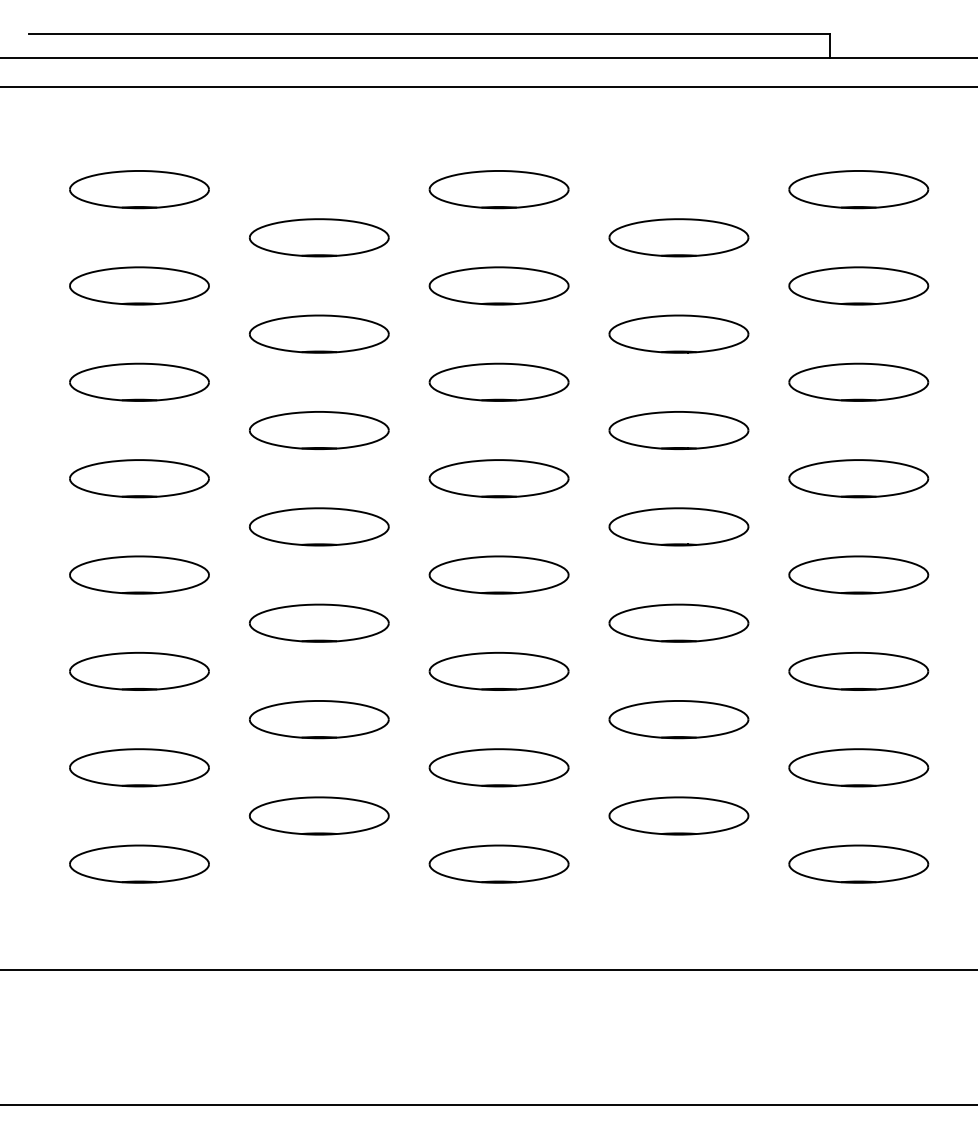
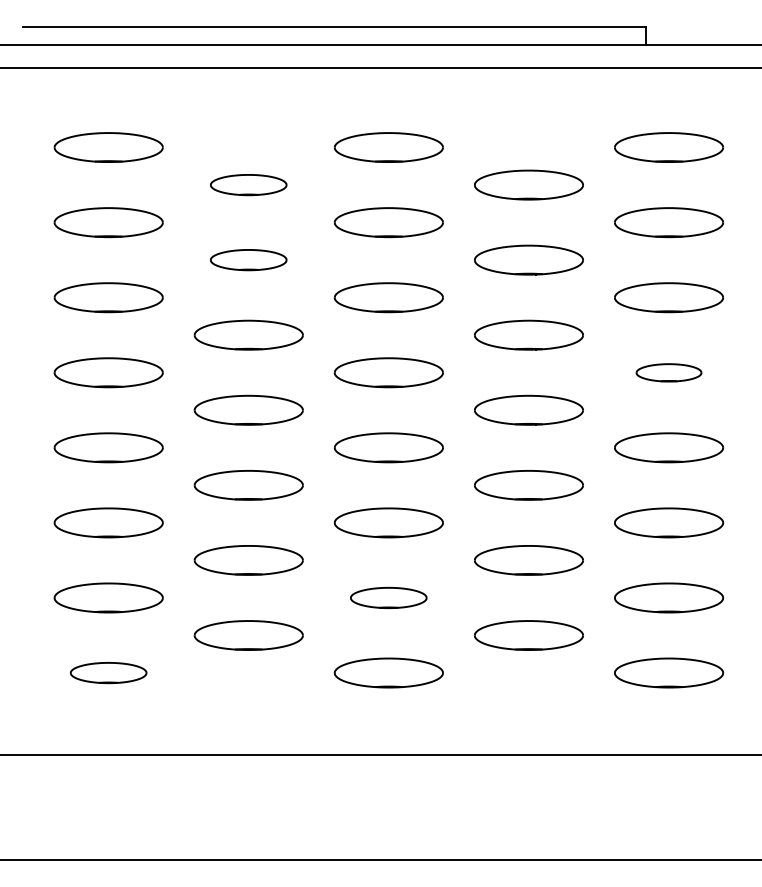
part: (318, 237) -> (248, 184), size x0.7
part: (318, 333) -> (248, 259), size x0.7
part: (858, 478) -> (668, 372), size x0.6
part: (498, 767) -> (388, 597), size x0.7
part: (139, 863) -> (108, 672), size x0.7

